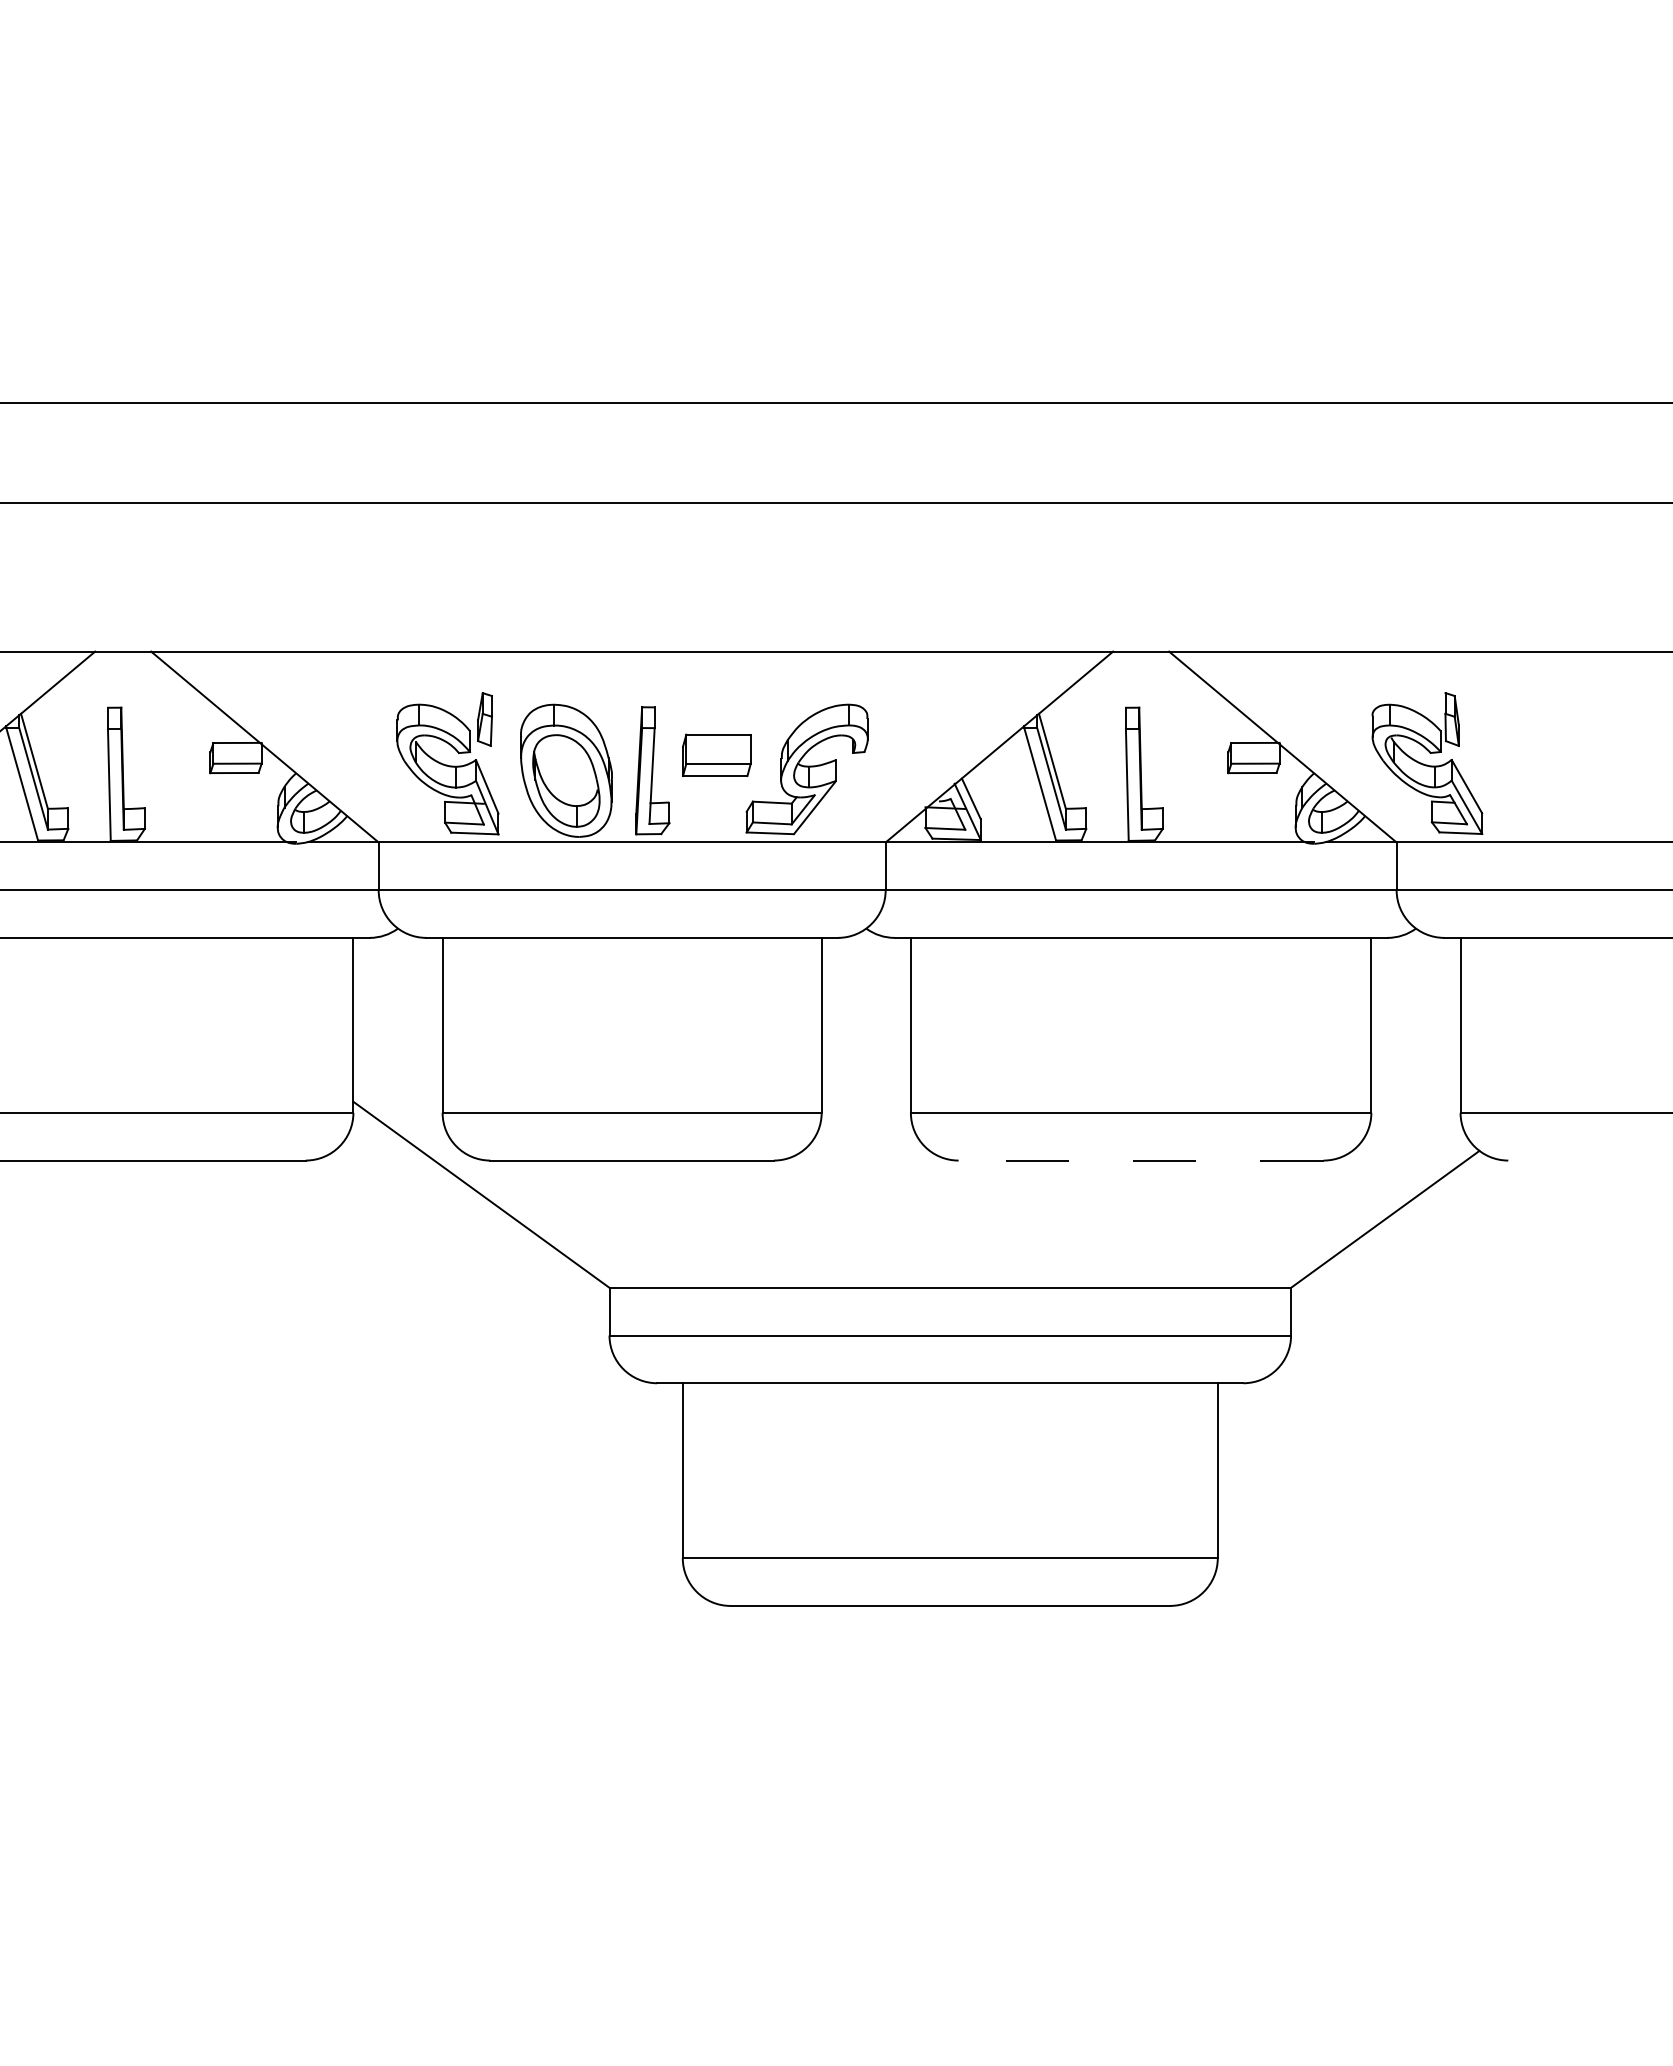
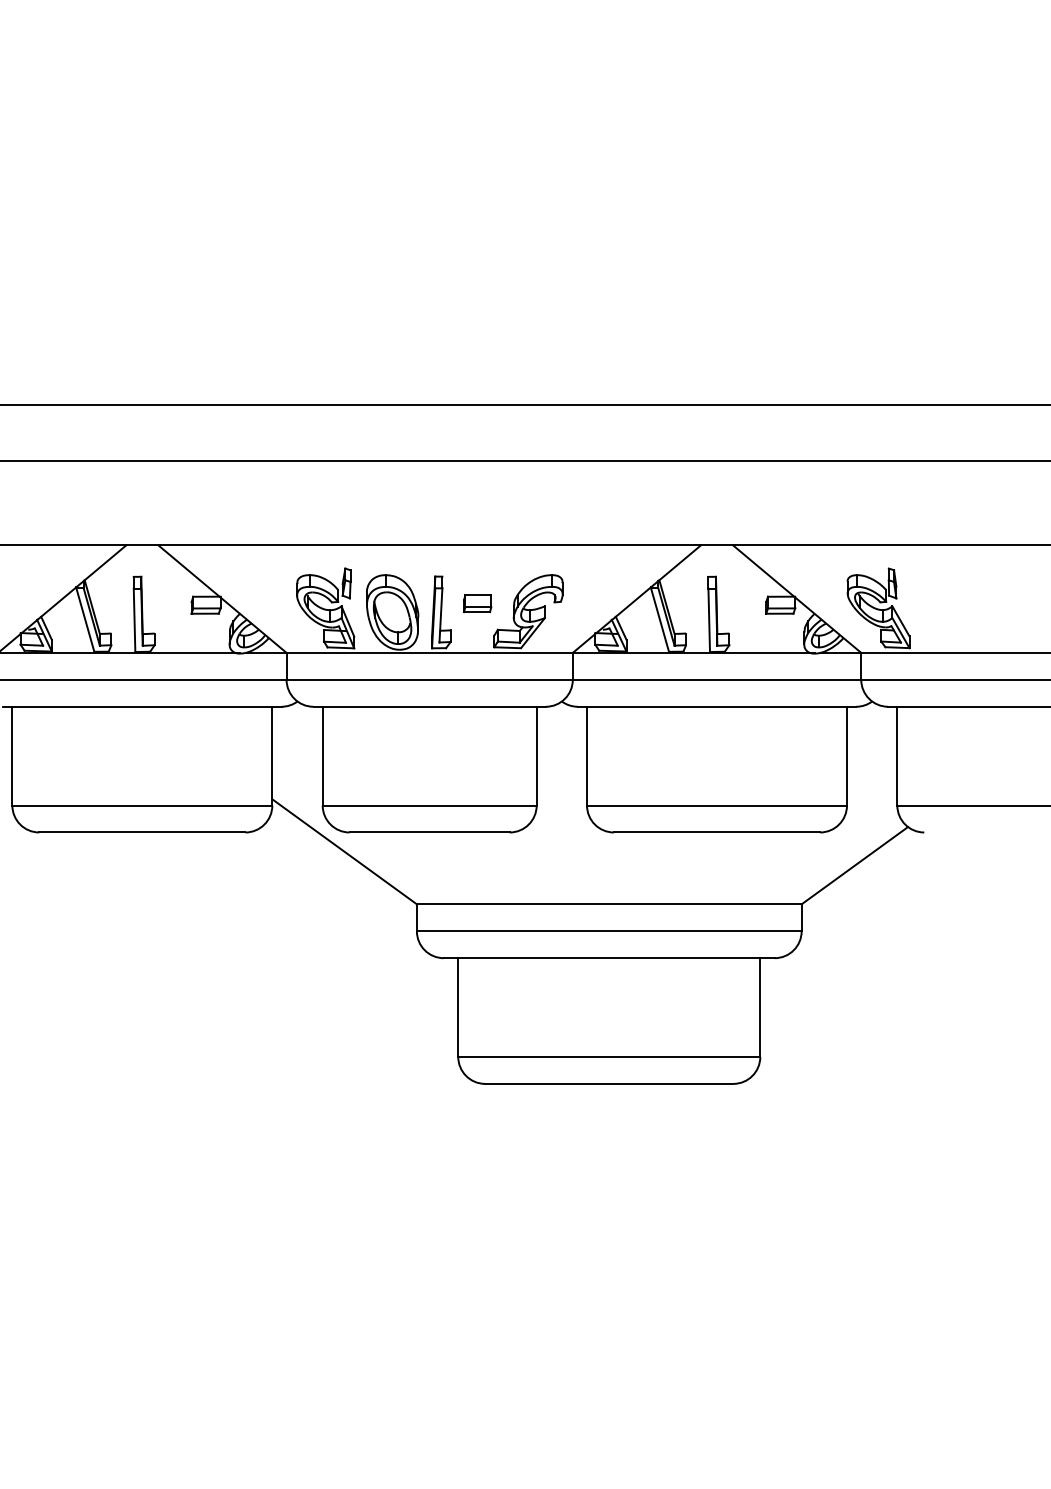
part: (716, 754) -> (477, 603), size x0.71
line: (1140, 1160) -> (716, 832), dashed -> solid

